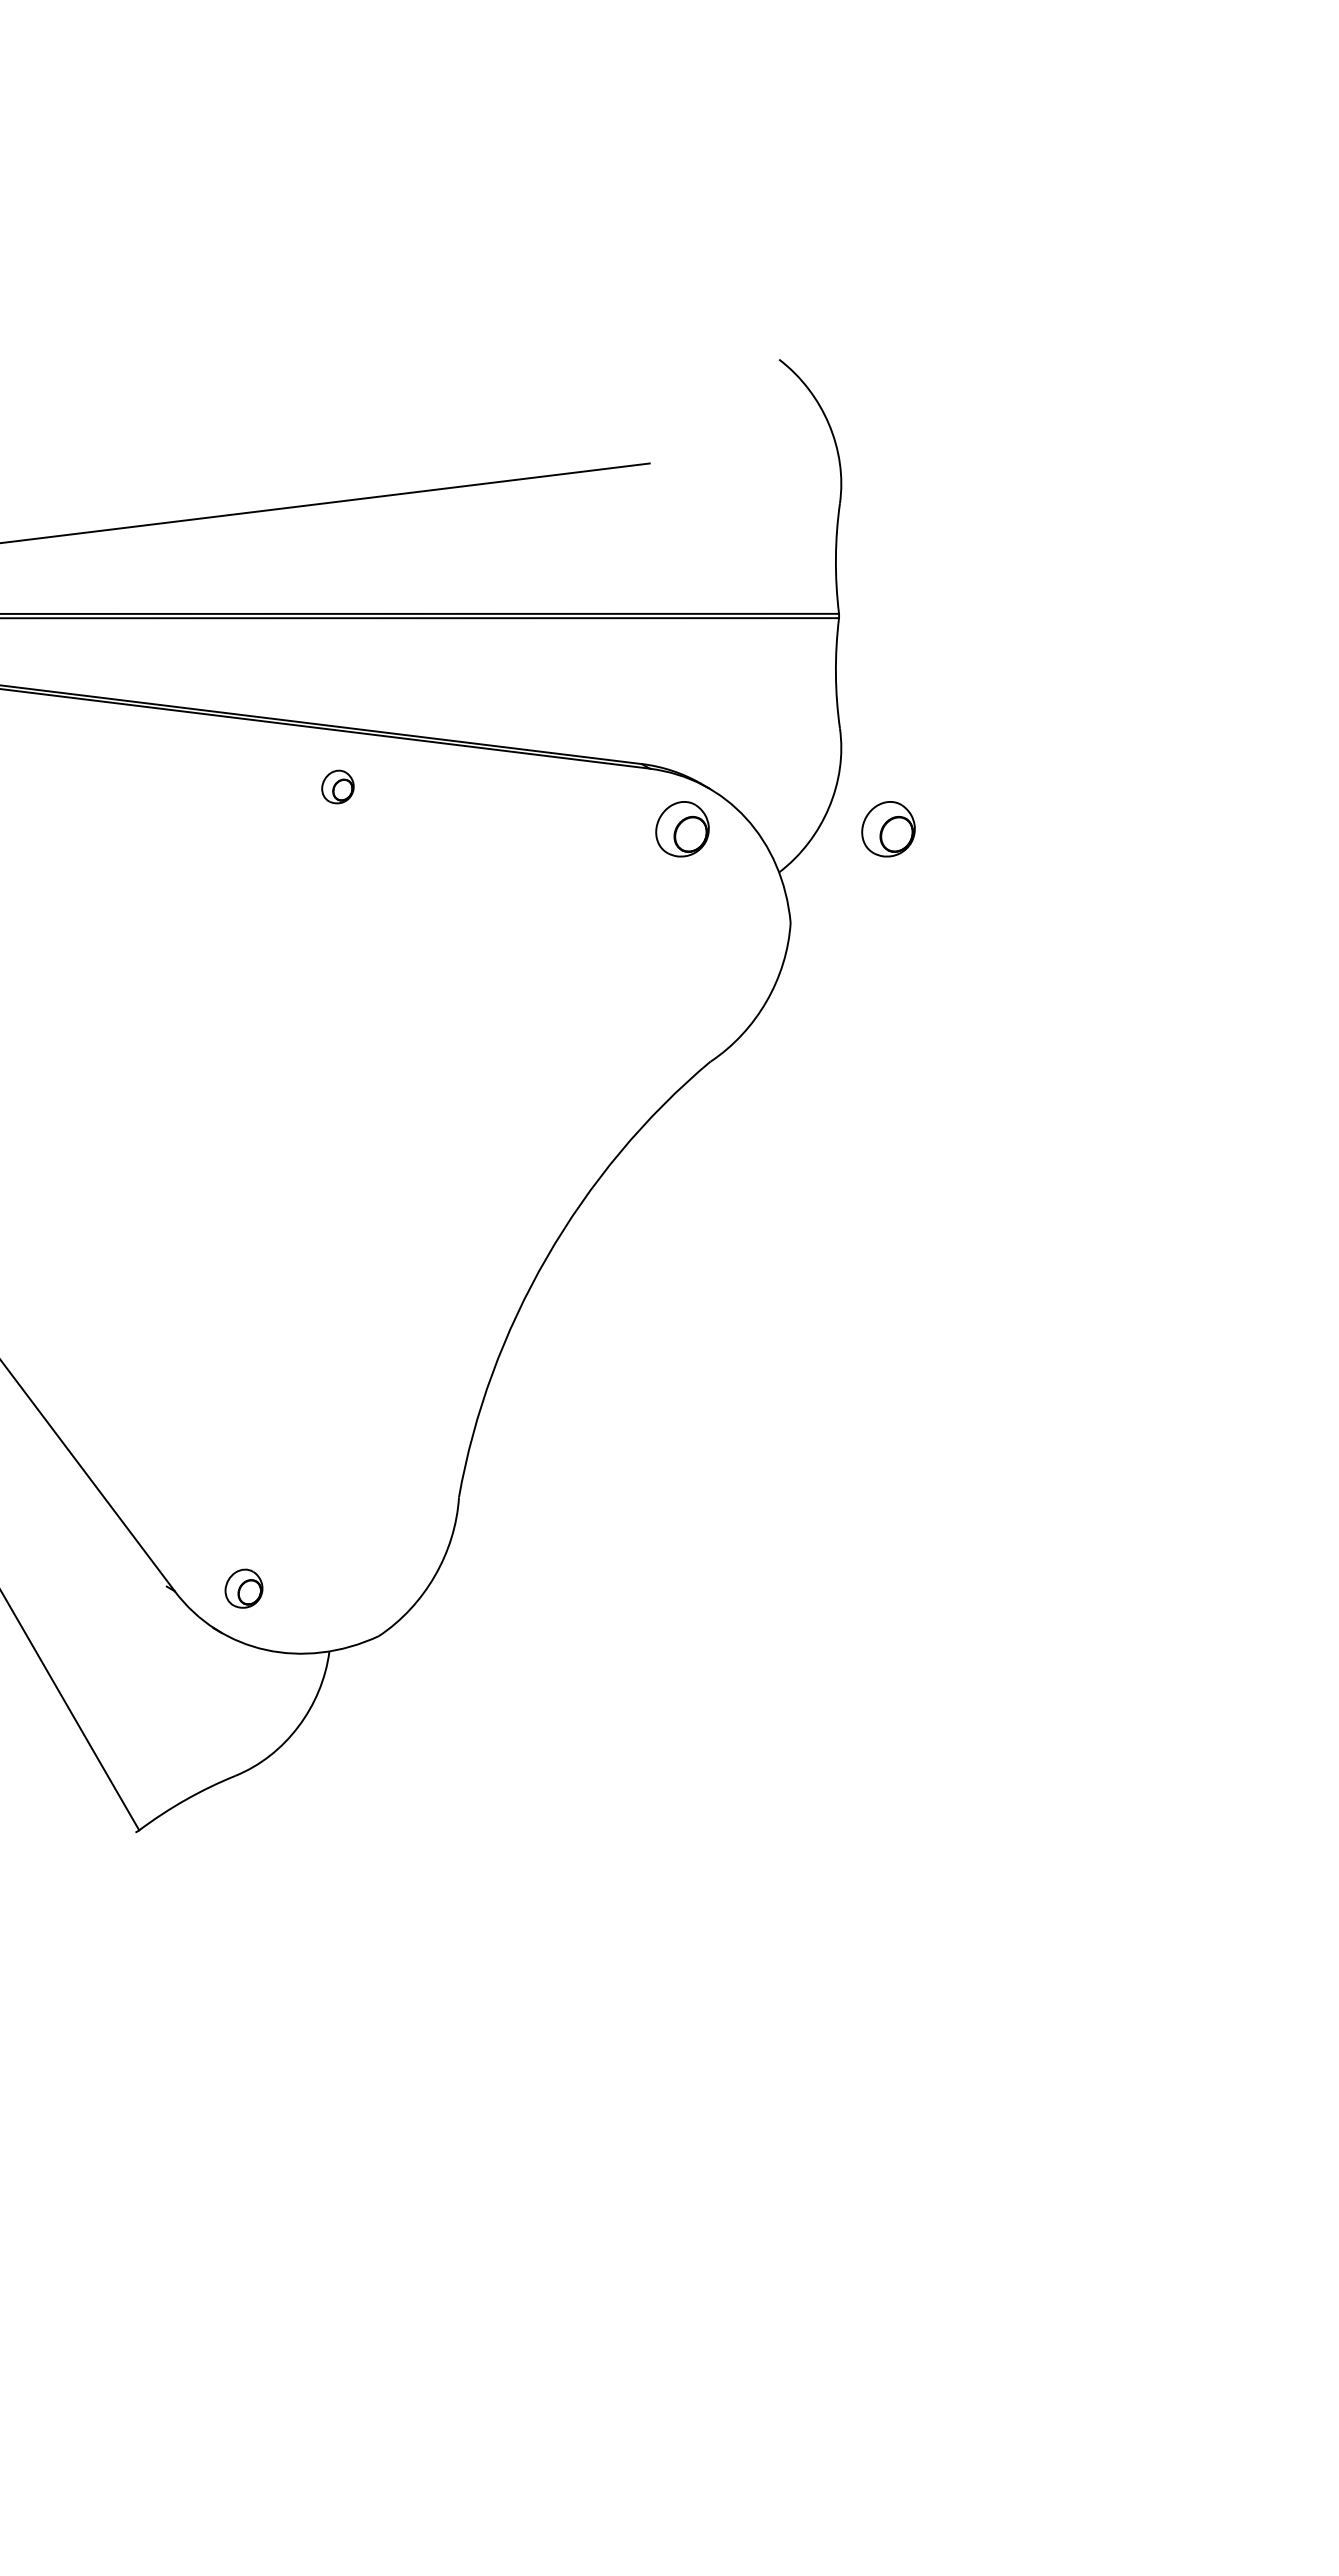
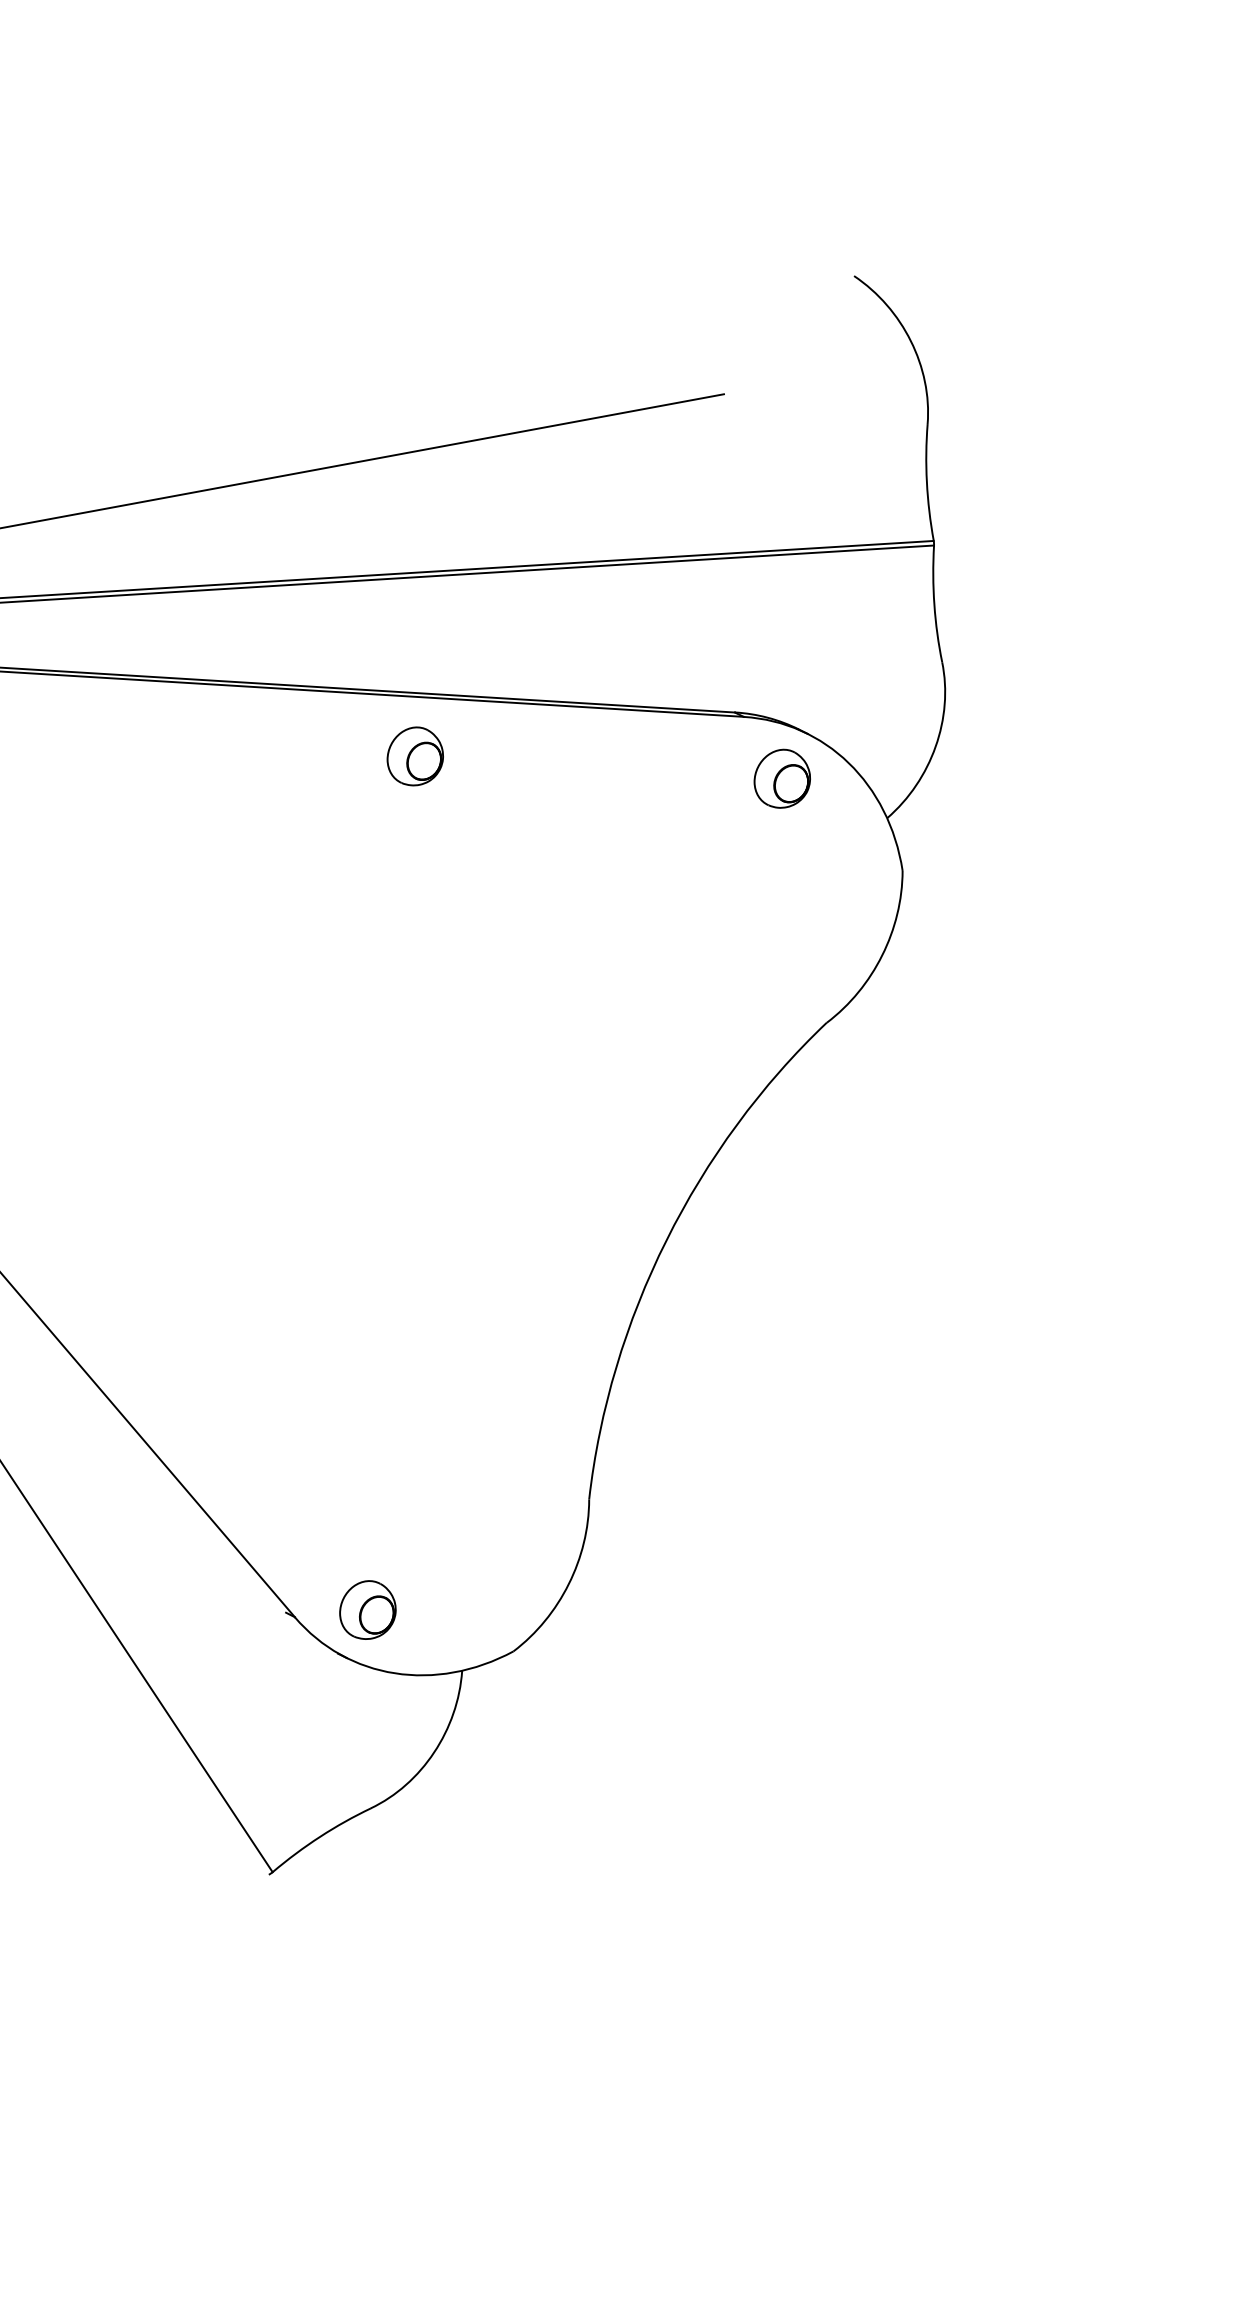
part: (337, 786) -> (414, 755), size x1.67
part: (888, 829) -> (1000, 765), removed
part: (243, 1588) -> (367, 1609), size x1.43

